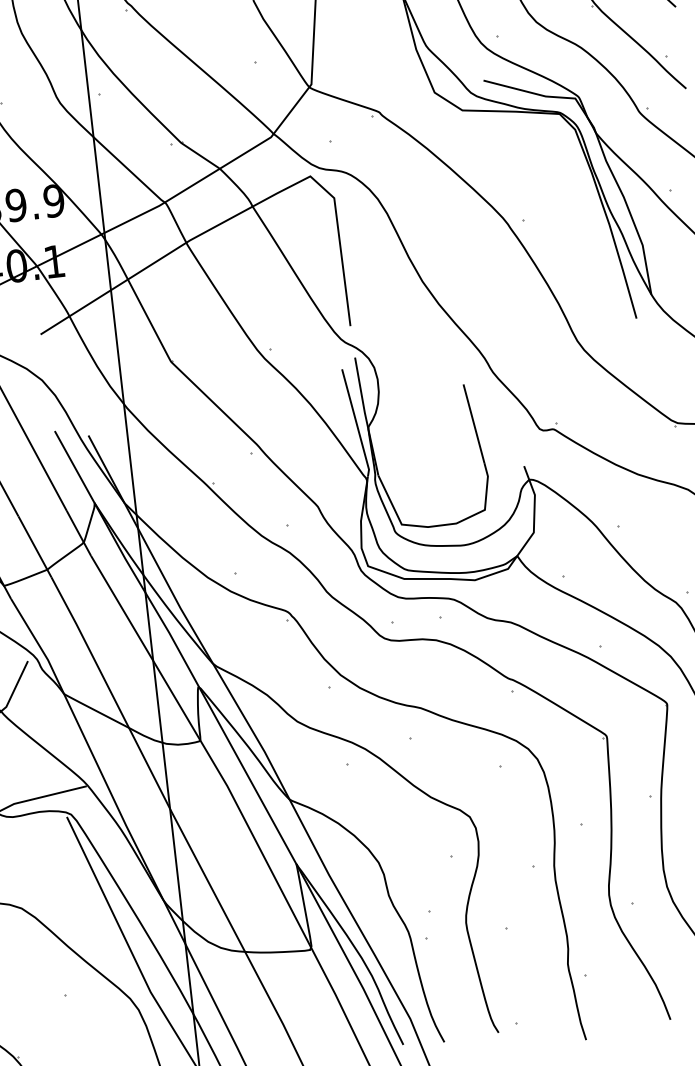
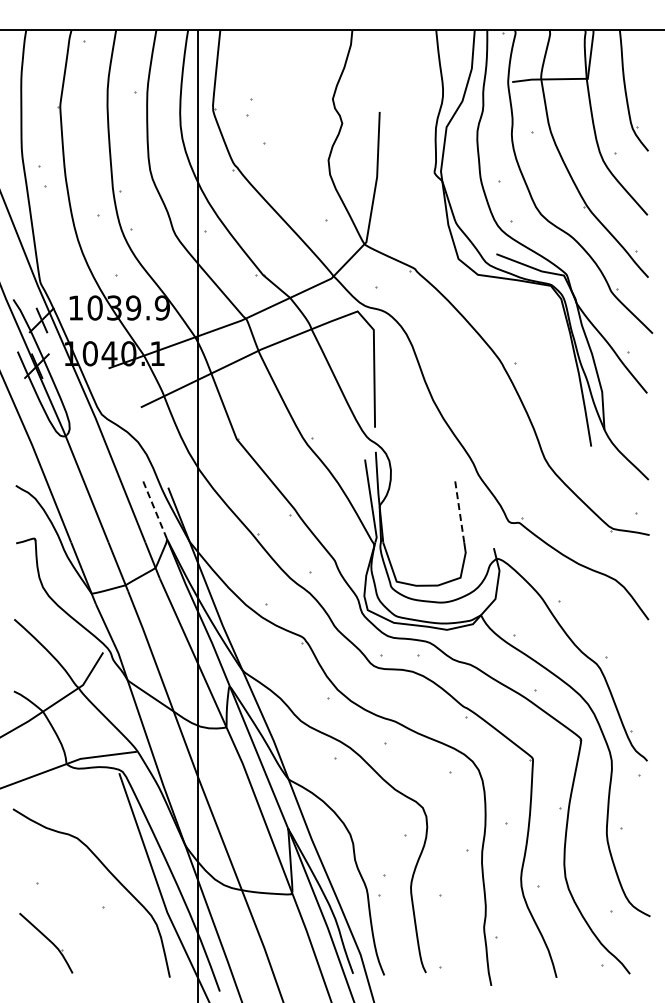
line: (473, 423) -> (459, 511), solid -> dashed
line: (76, 469) -> (156, 512), solid -> dashed

